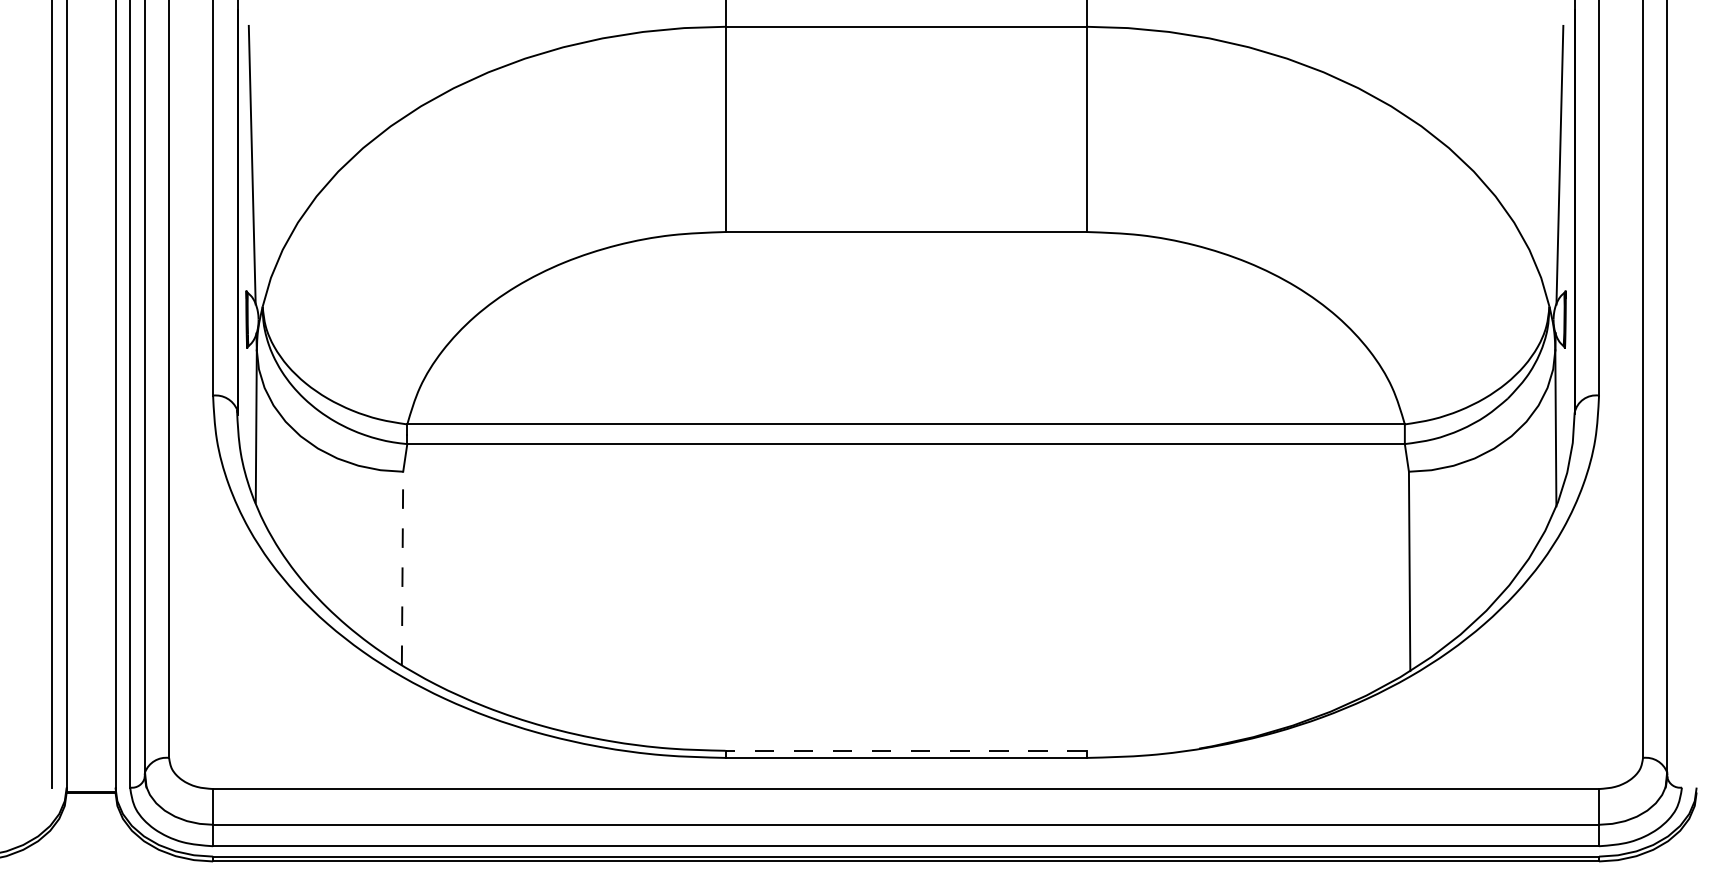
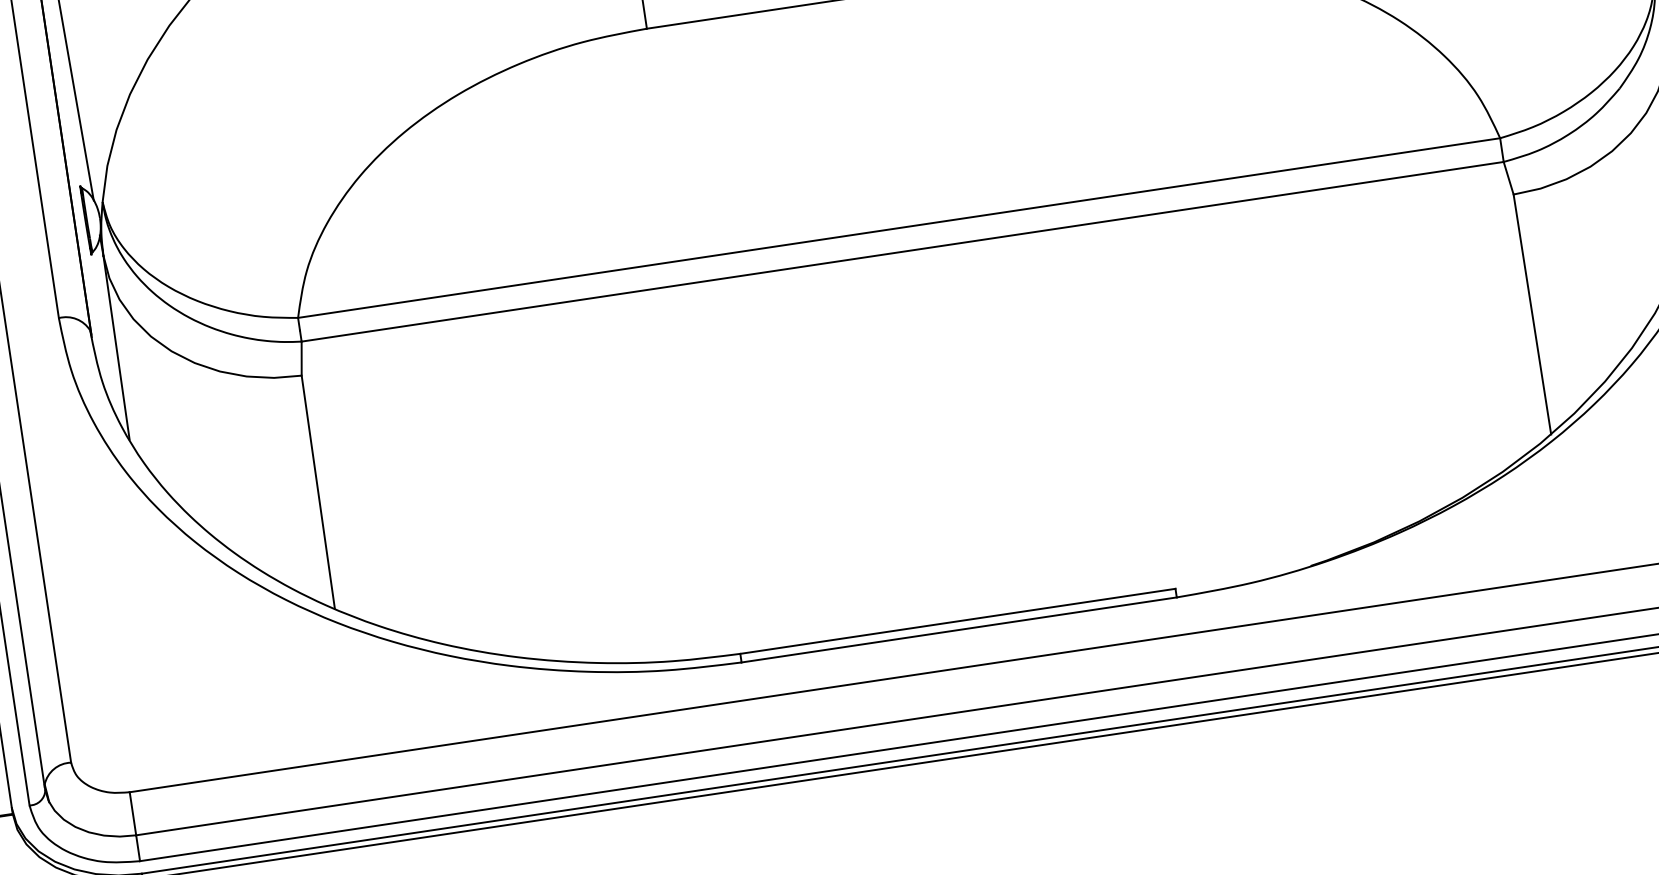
line: (402, 568) -> (318, 492), dashed -> solid
line: (906, 750) -> (958, 620), dashed -> solid

